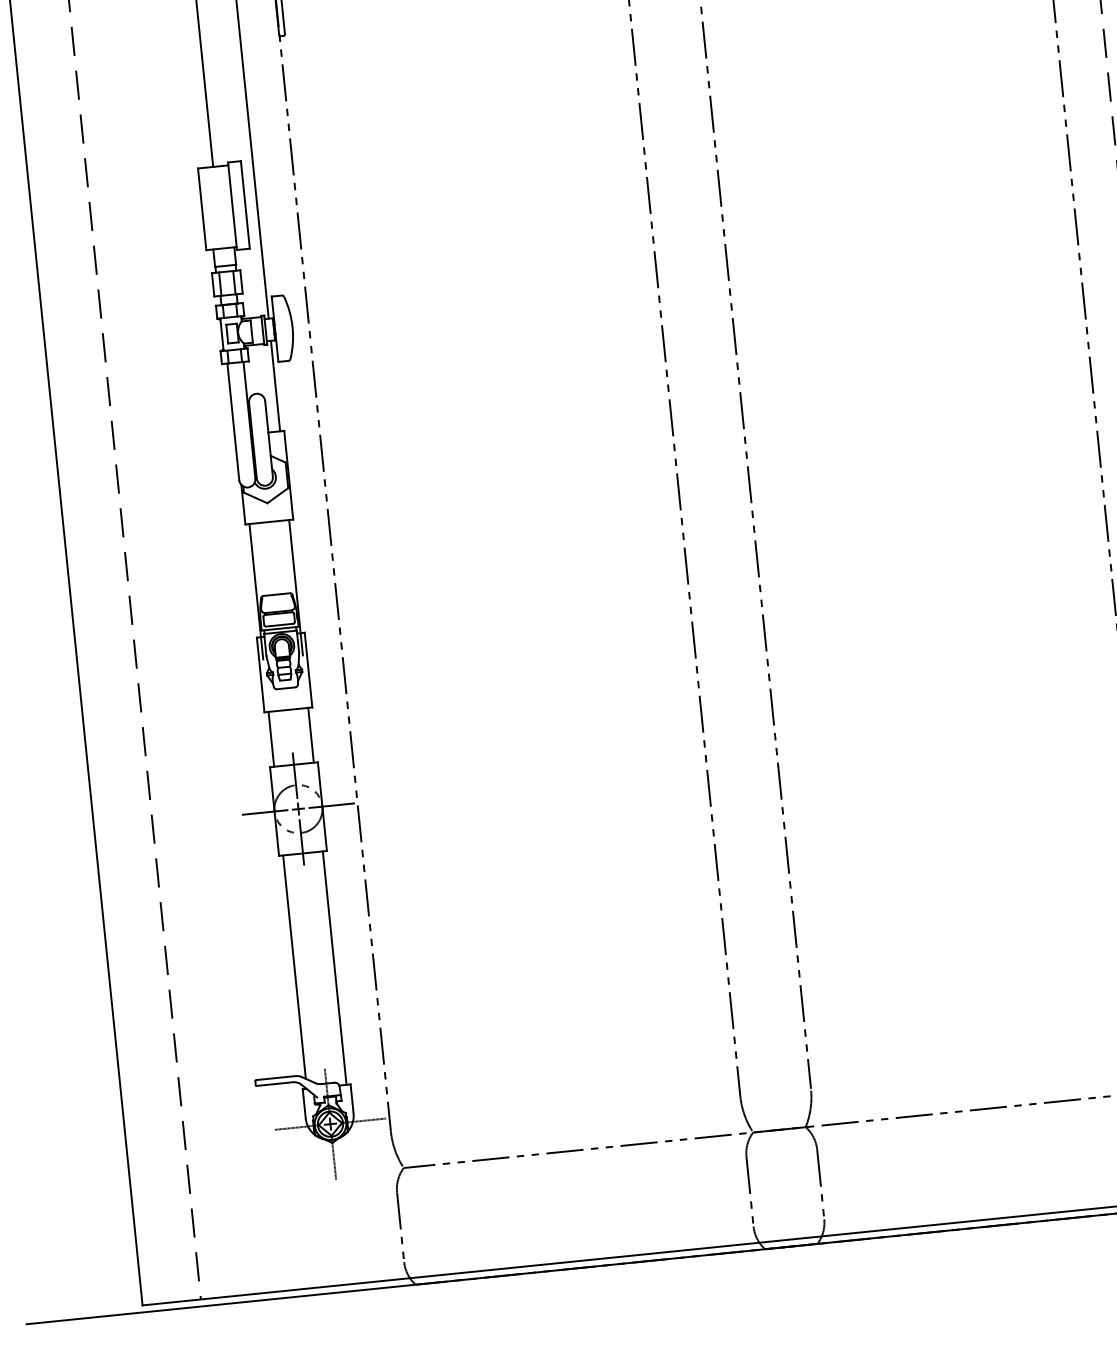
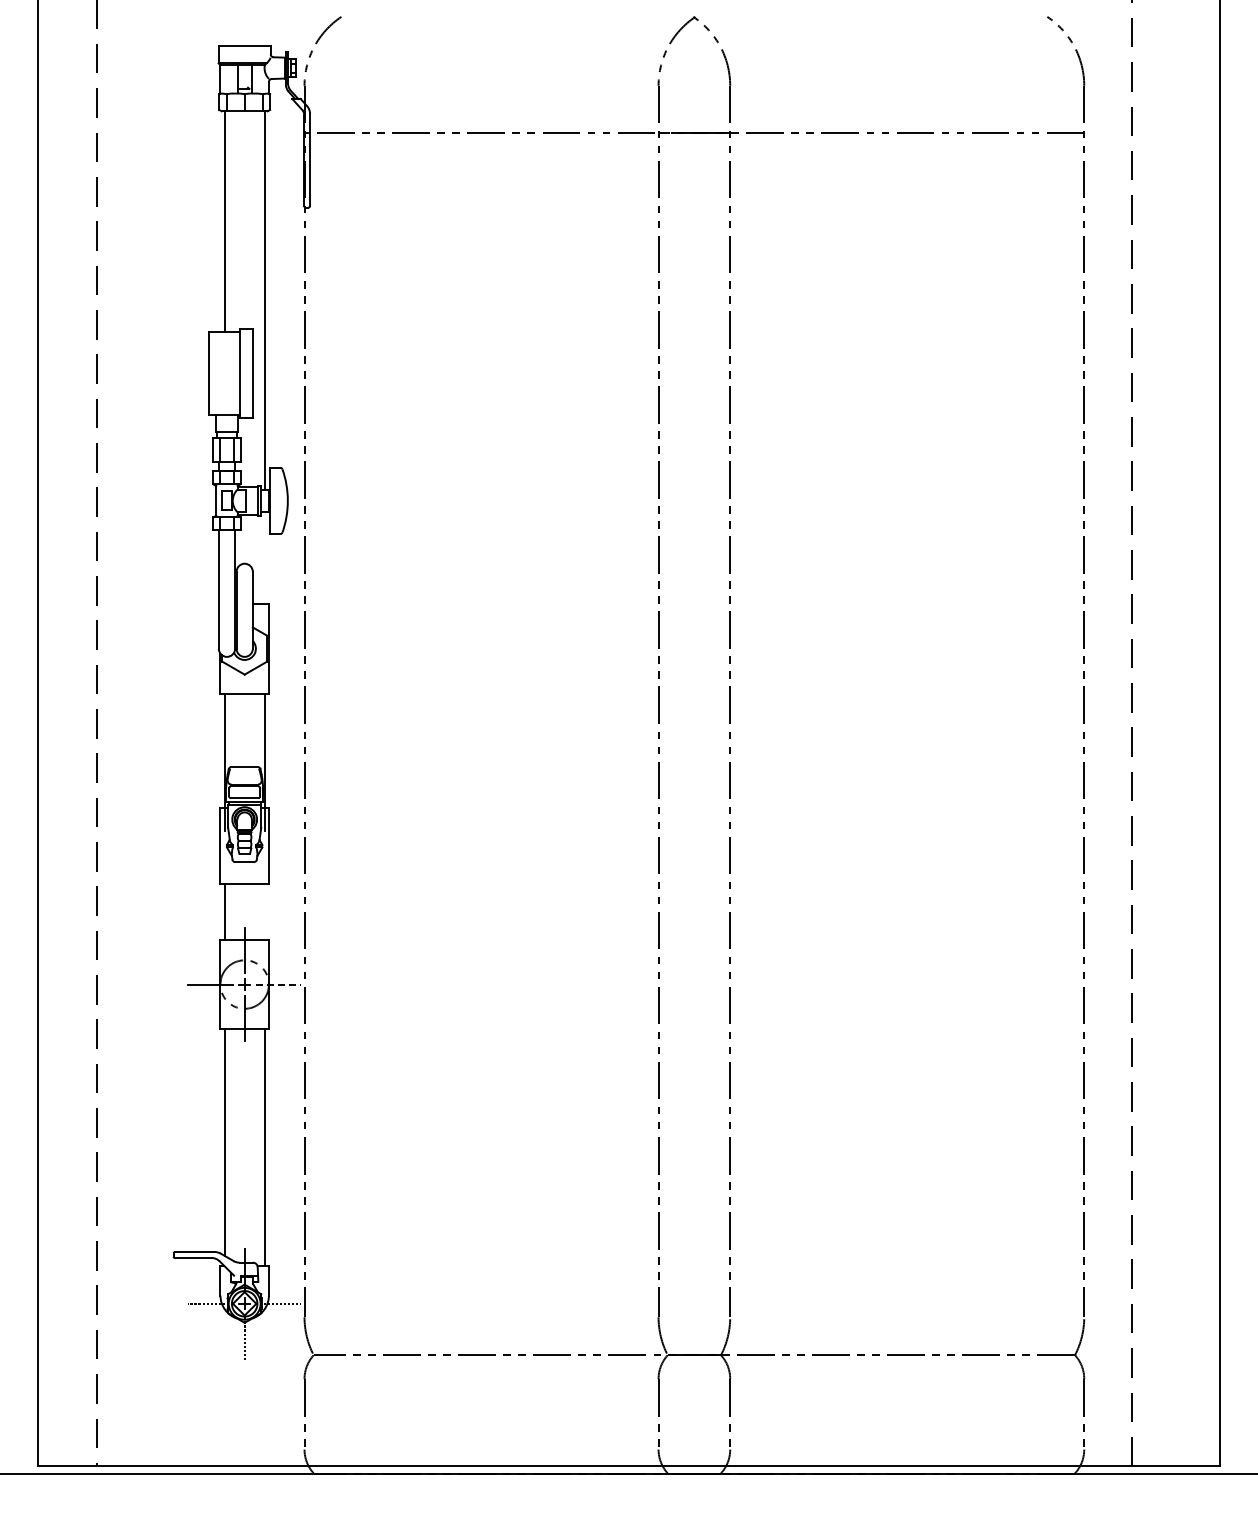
line: (275, 385) -> (264, 557), removed
line: (310, 735) -> (264, 911), removed
line: (331, 805) -> (278, 984), solid -> dashed

